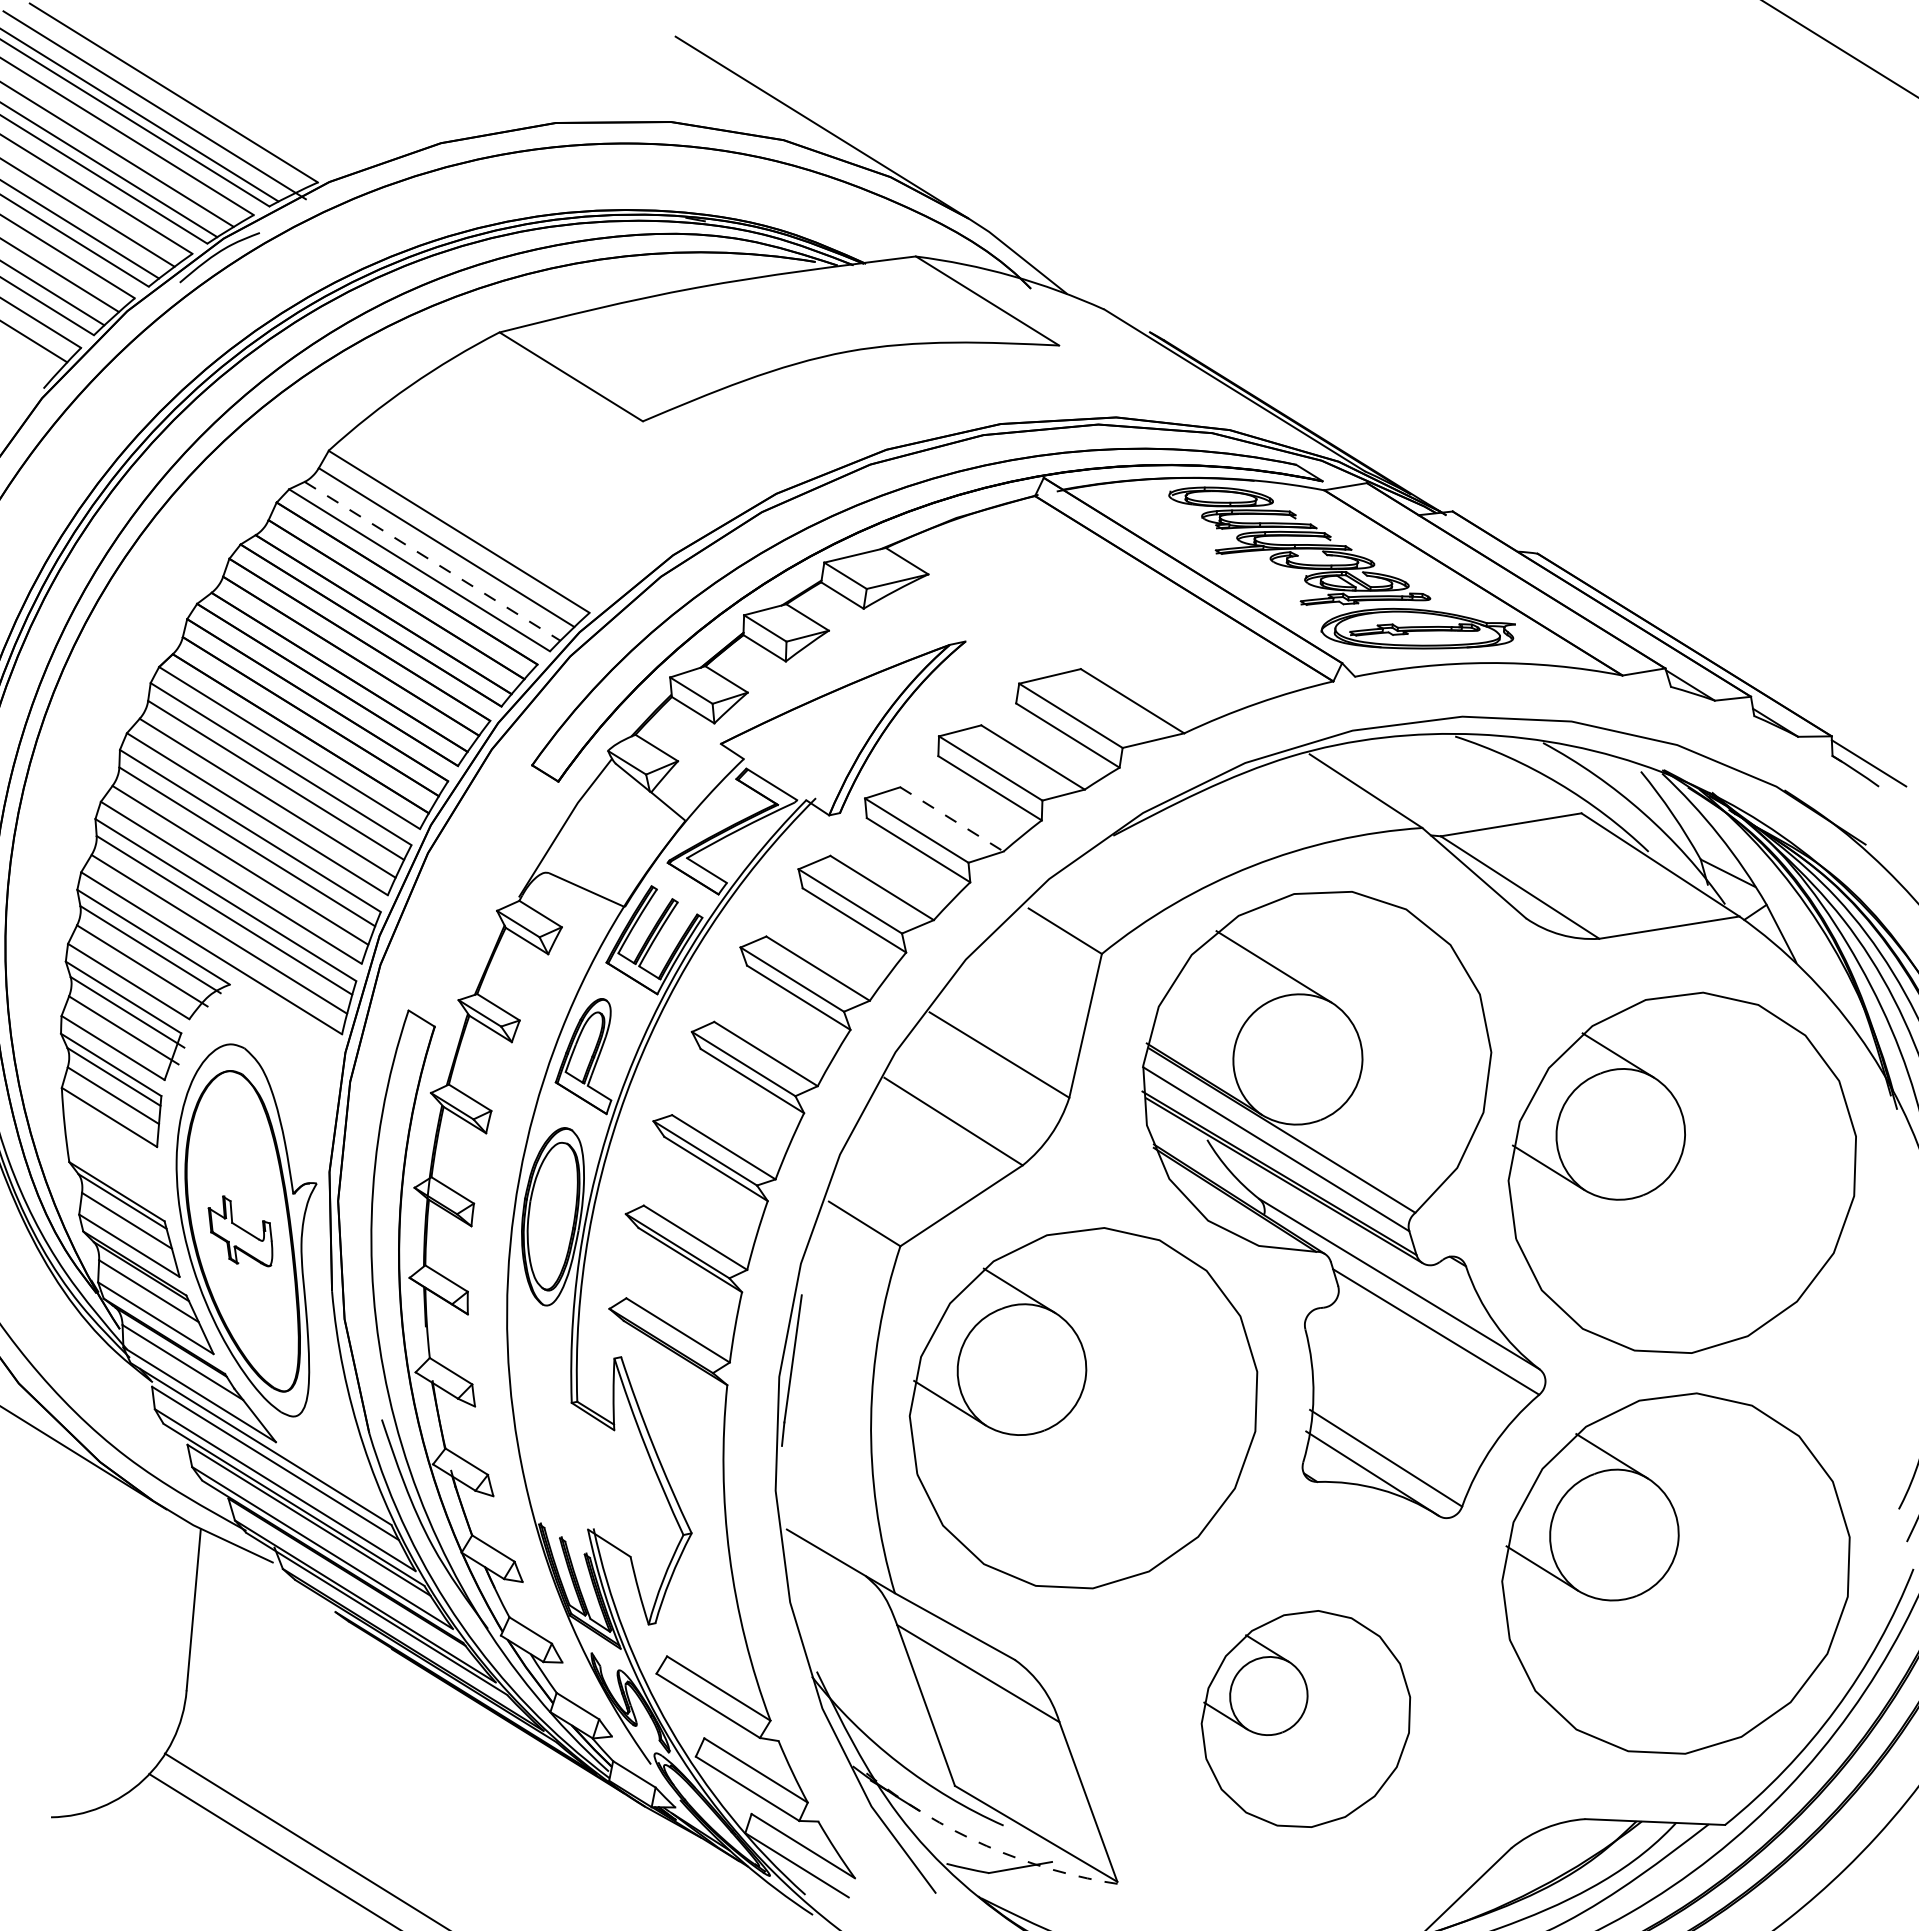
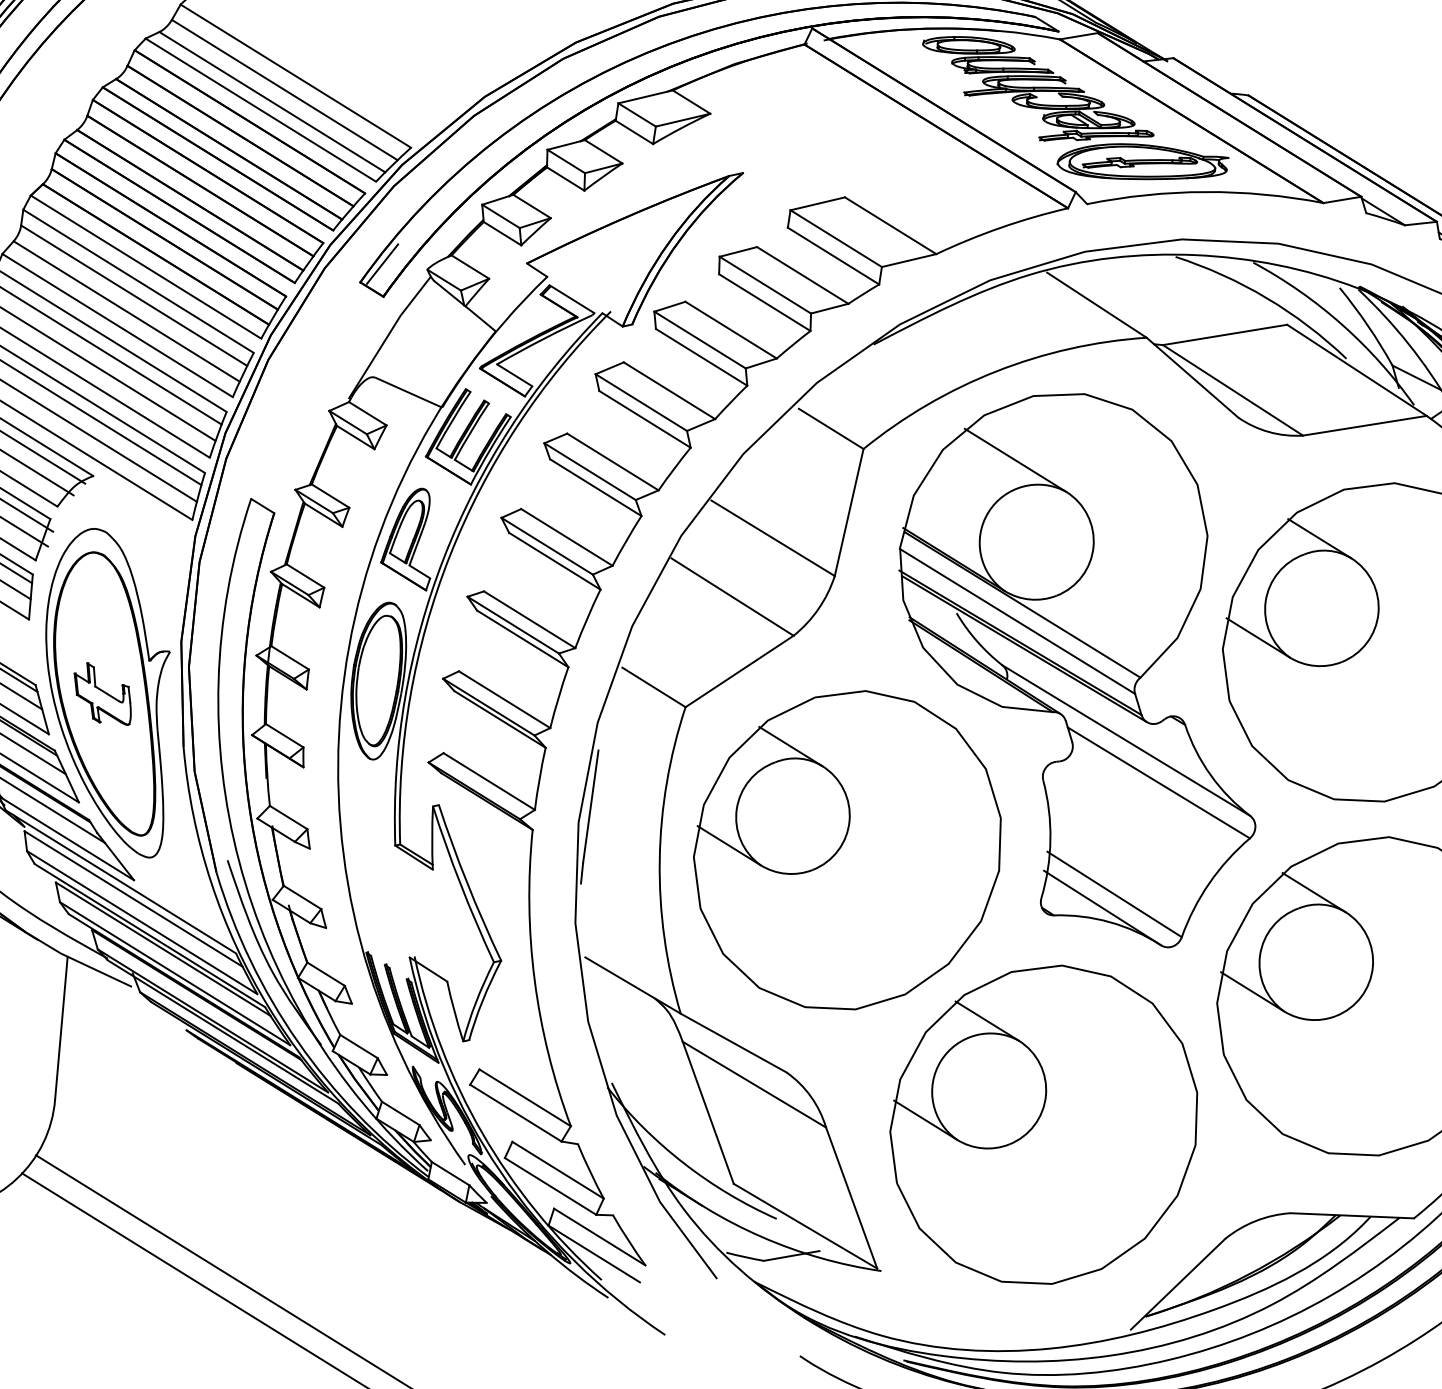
line: (432, 561) -> (272, 102), dashed -> solid
line: (556, 744) -> (381, 263), added
line: (951, 819) -> (730, 330), dashed -> solid
part: (1305, 1718) -> (1043, 1124), size x1.67
arc: (986, 1846) -> (761, 1237), dashed -> solid

